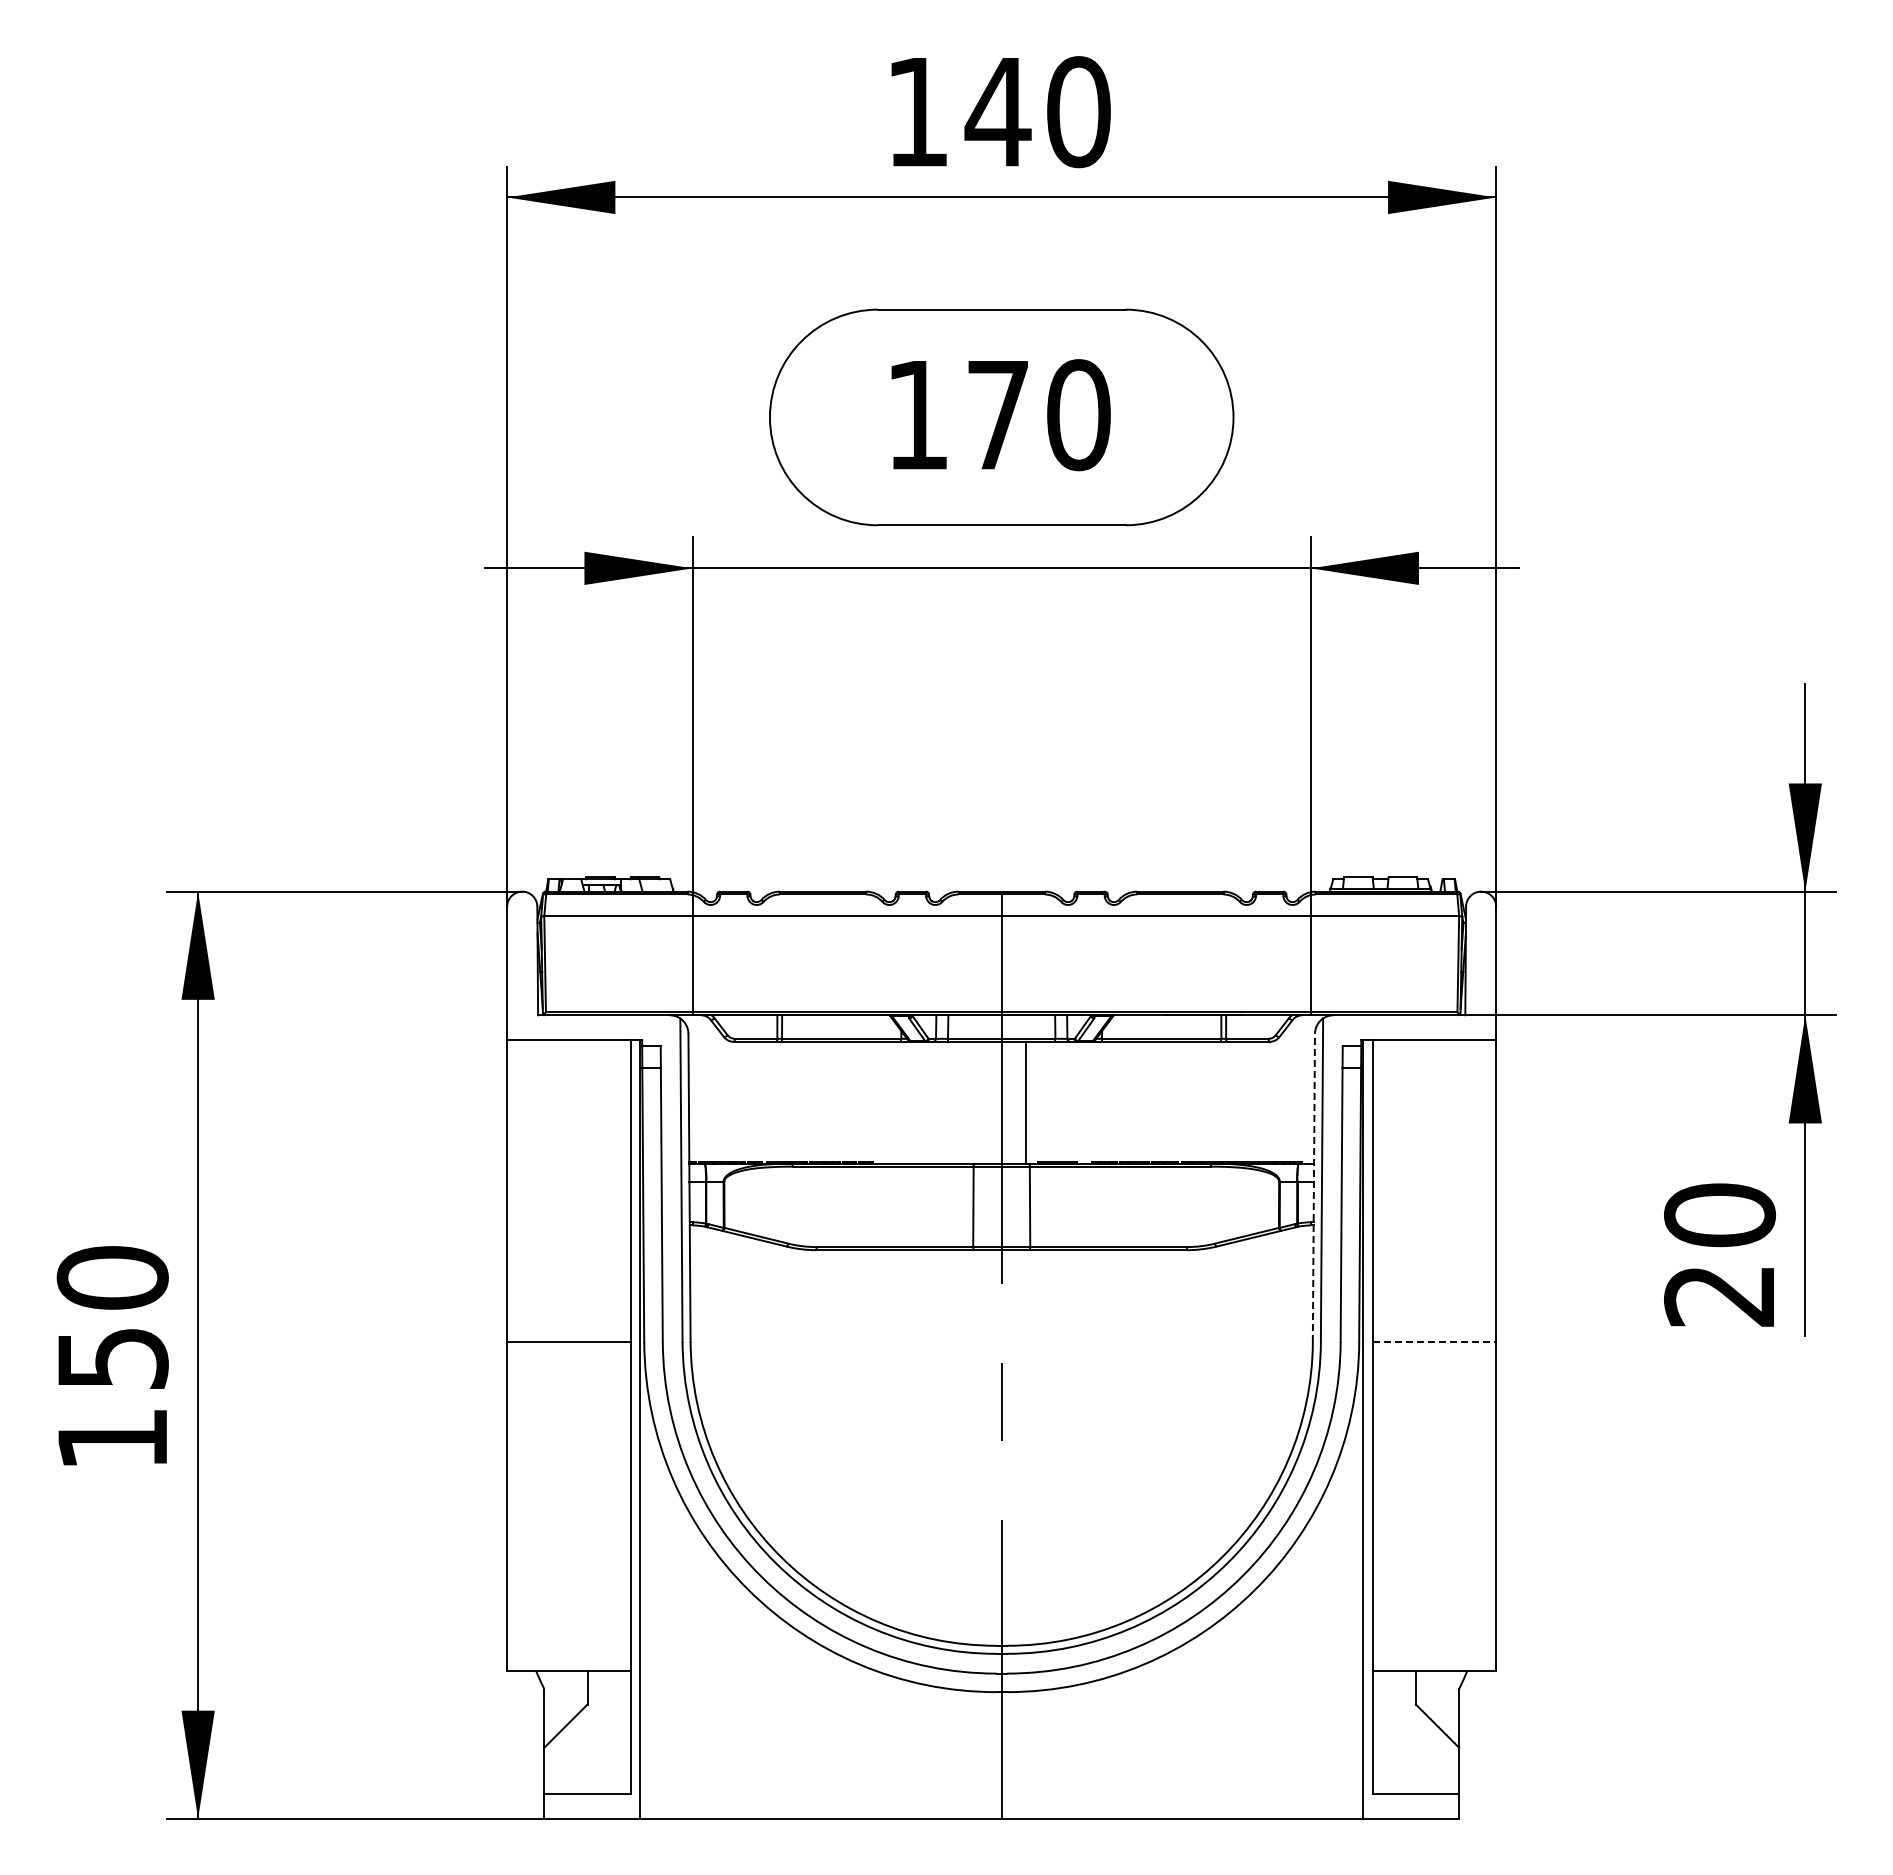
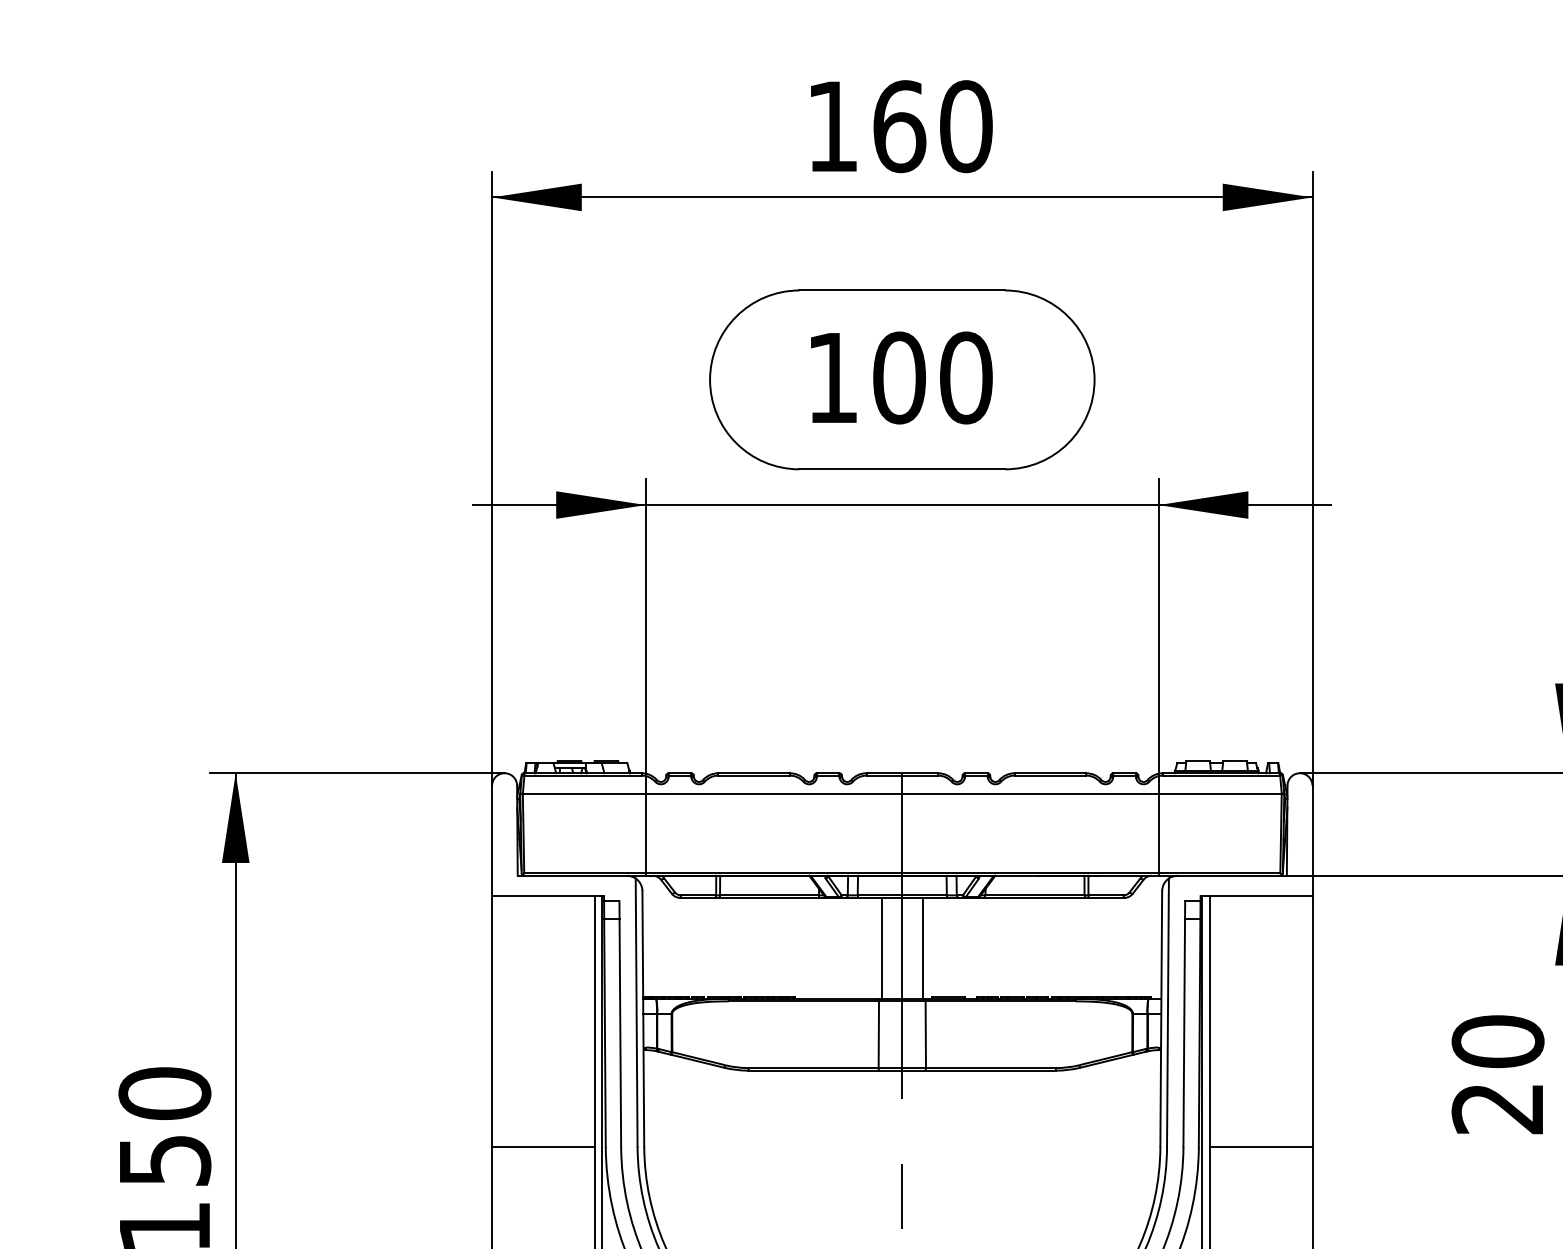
text: (997, 112) -> (898, 126), 140 -> 160
text: (998, 415) -> (899, 378), 170 -> 100
line: (976, 1102) -> (881, 948), added
line: (1313, 1187) -> (1160, 1018), dashed -> solid
line: (1434, 1342) -> (1261, 1147), dashed -> solid

